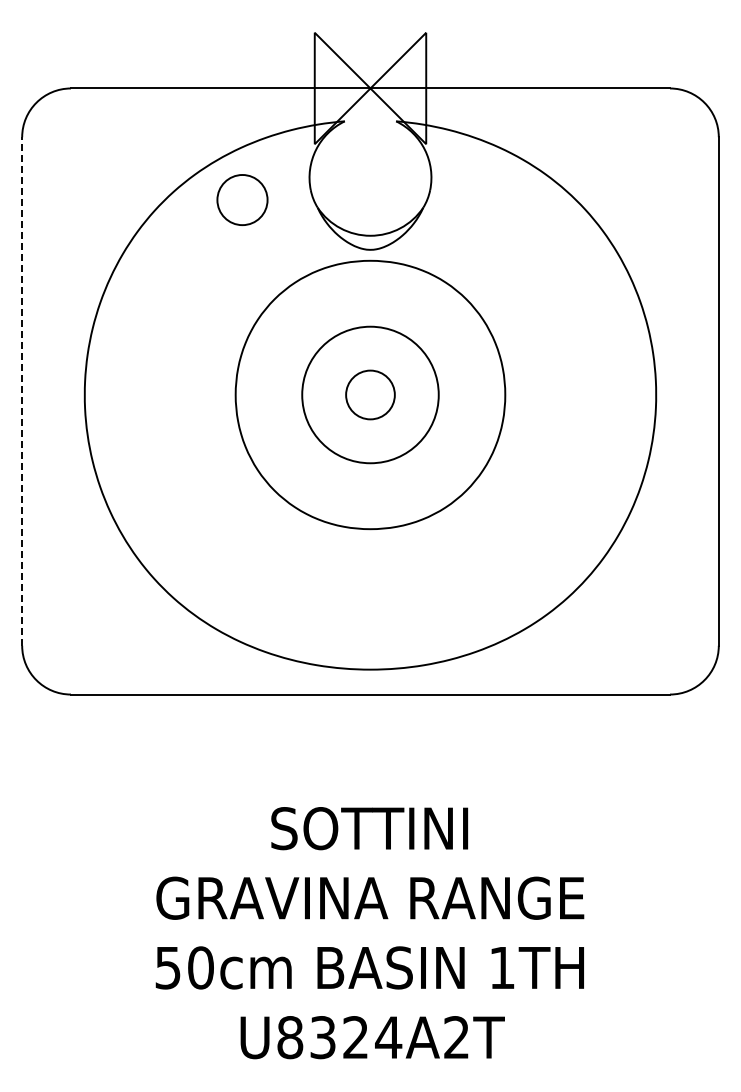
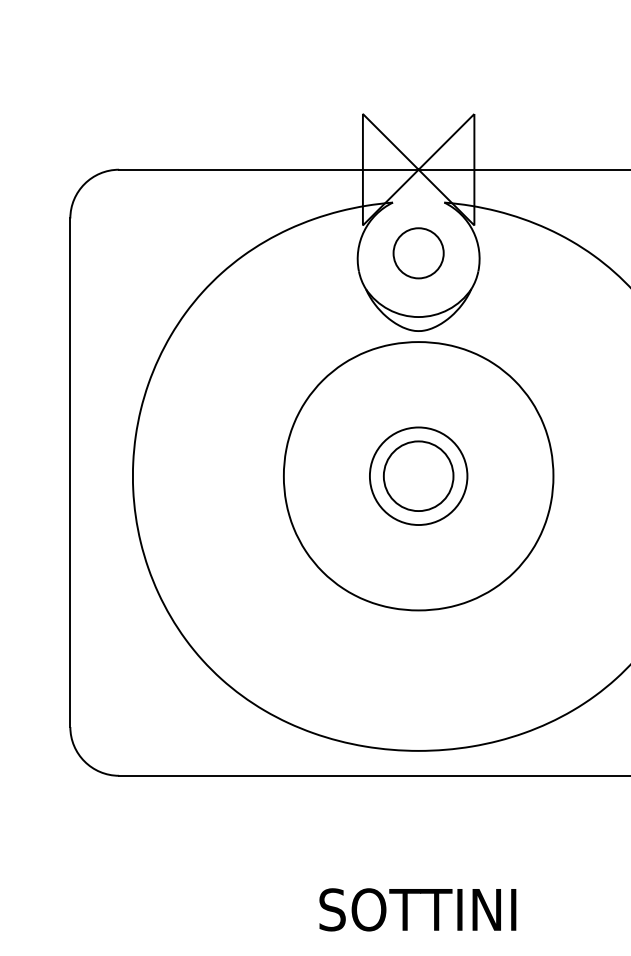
circle: (242, 199) -> (418, 252), moved
line: (22, 391) -> (70, 472), dashed -> solid
circle: (370, 394) -> (418, 475), size x0.71
circle: (370, 394) -> (418, 475), size x1.43

